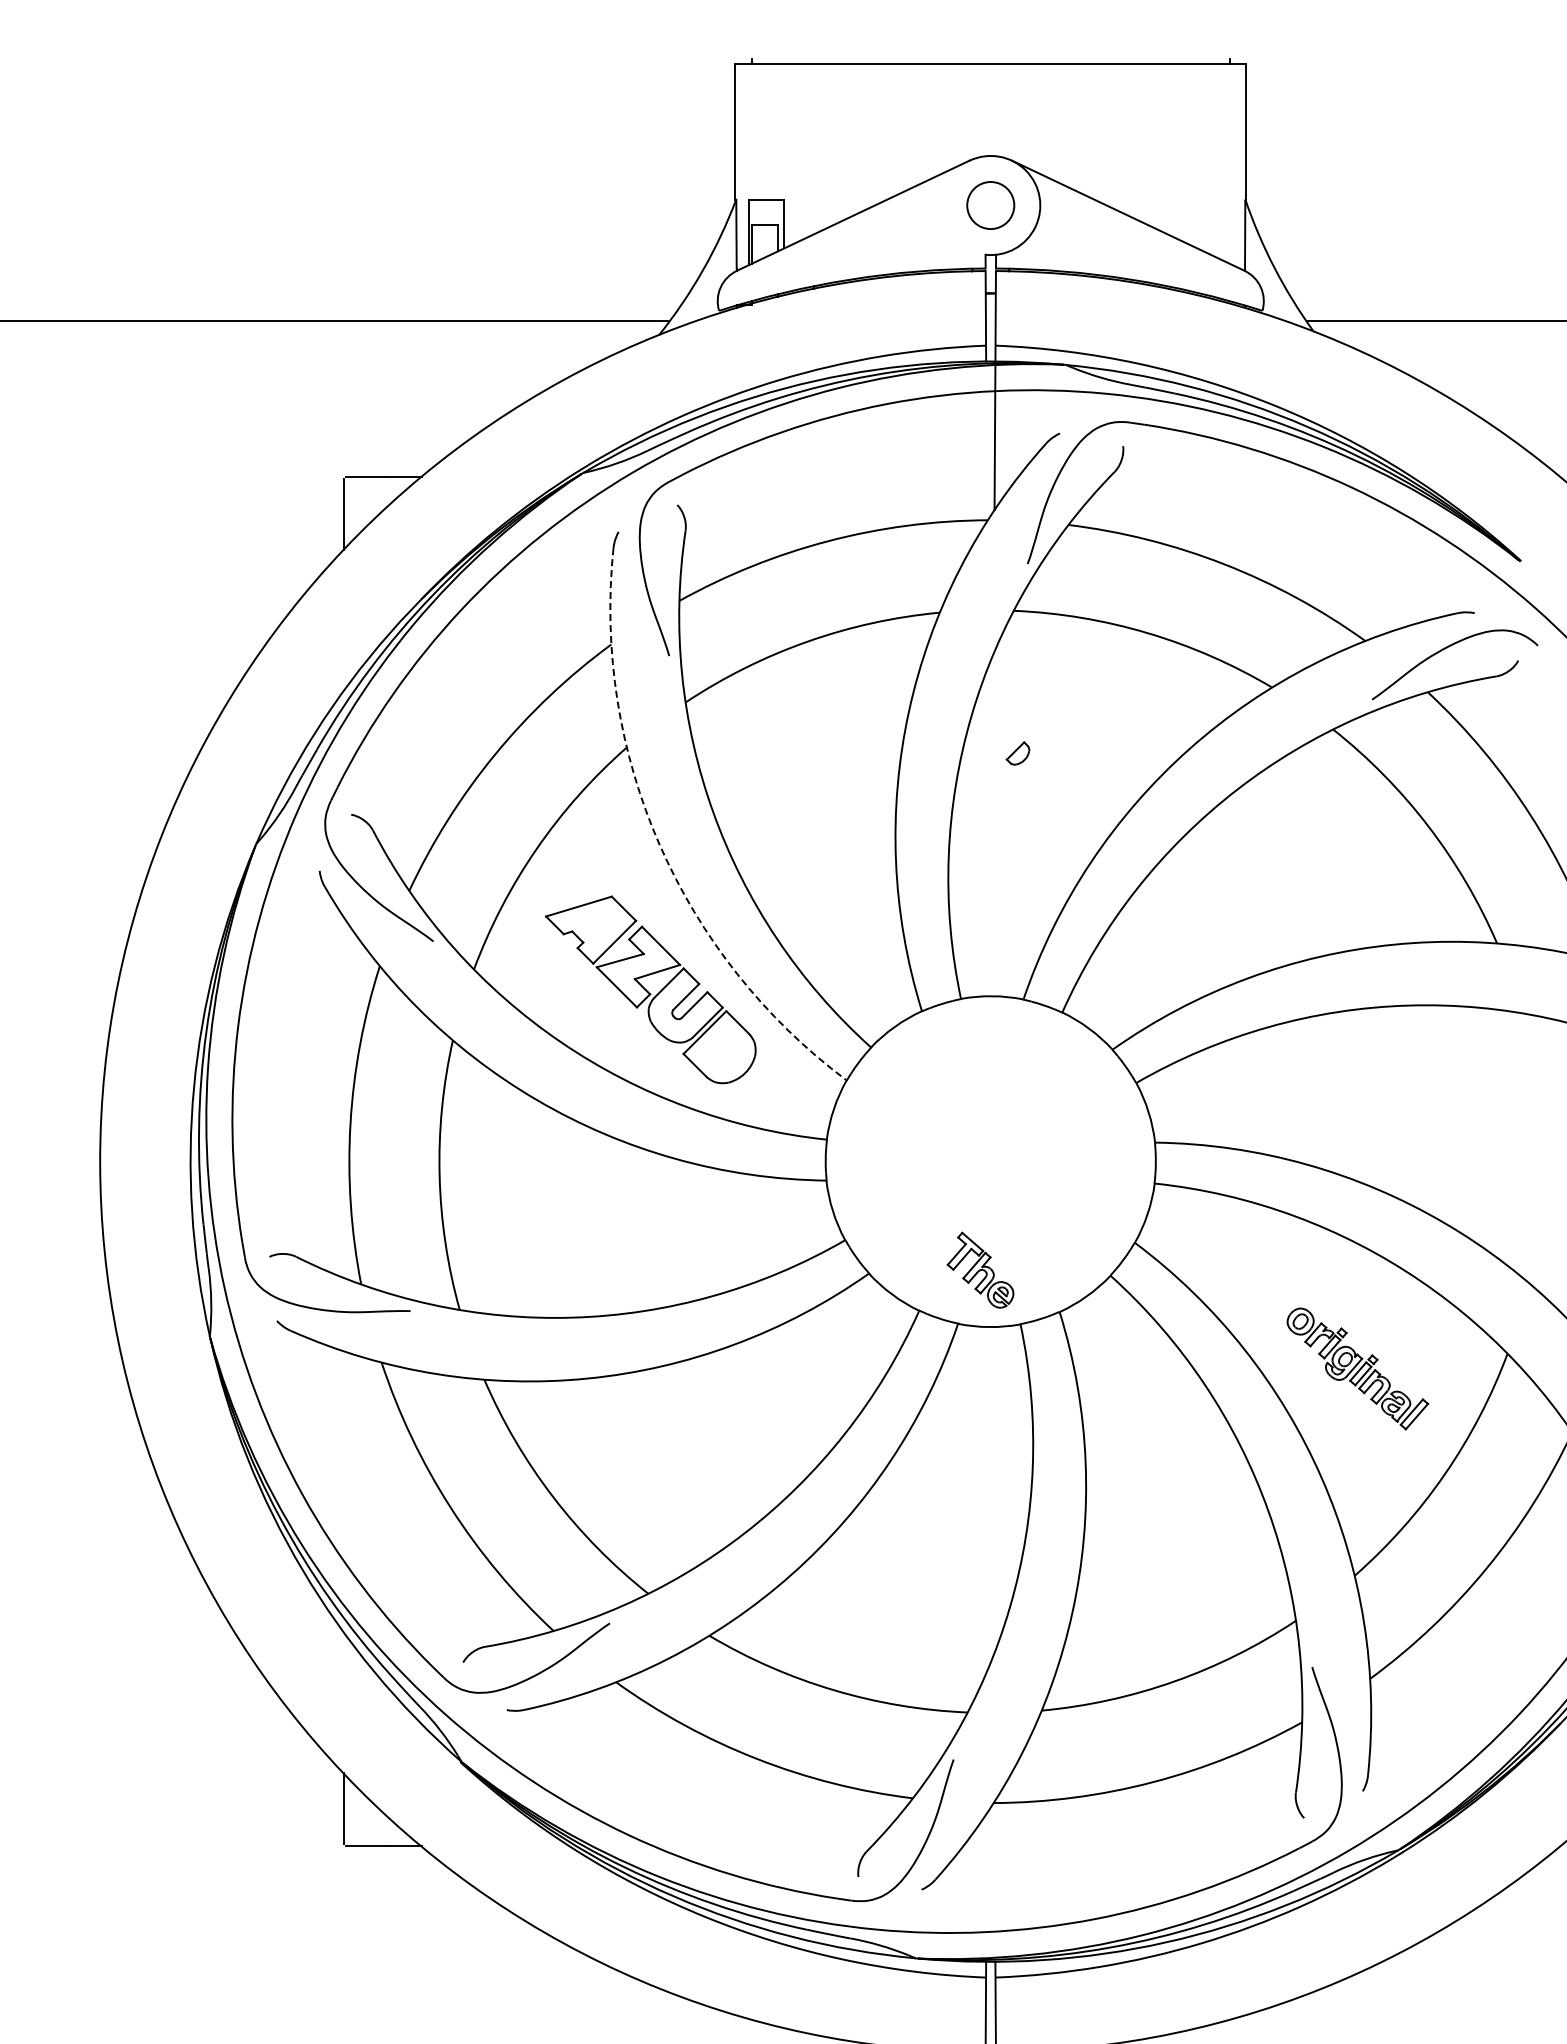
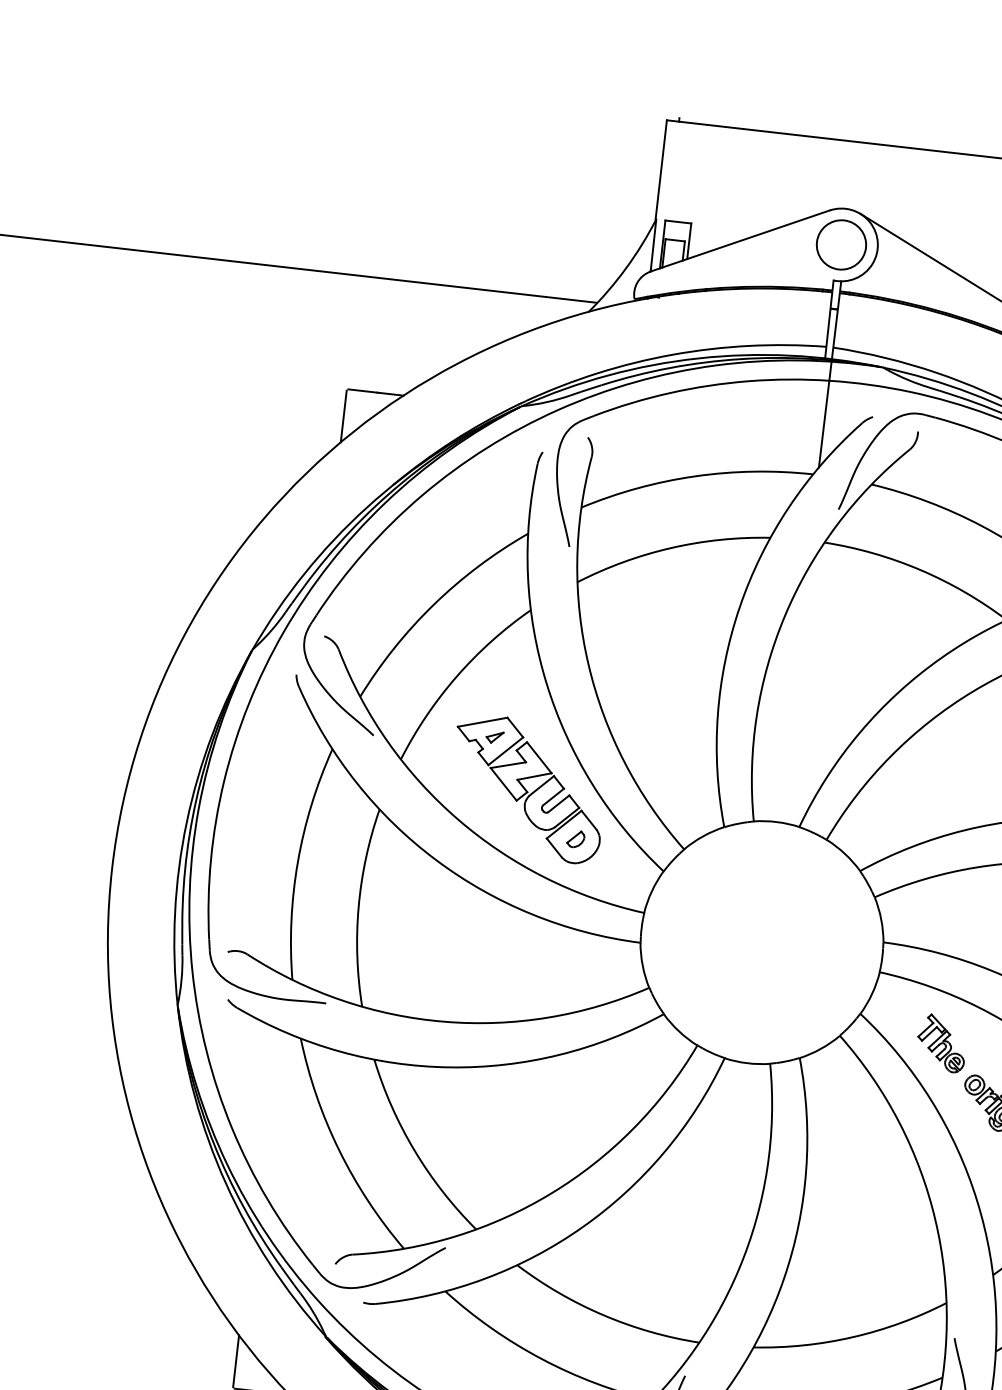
circle: (990, 205) -> (841, 244), size x1.43
part: (1017, 753) -> (575, 839), moved
arc: (659, 845) -> (546, 684), dashed -> solid
part: (597, 924) -> (494, 736), added
part: (980, 1269) -> (941, 1042), moved

